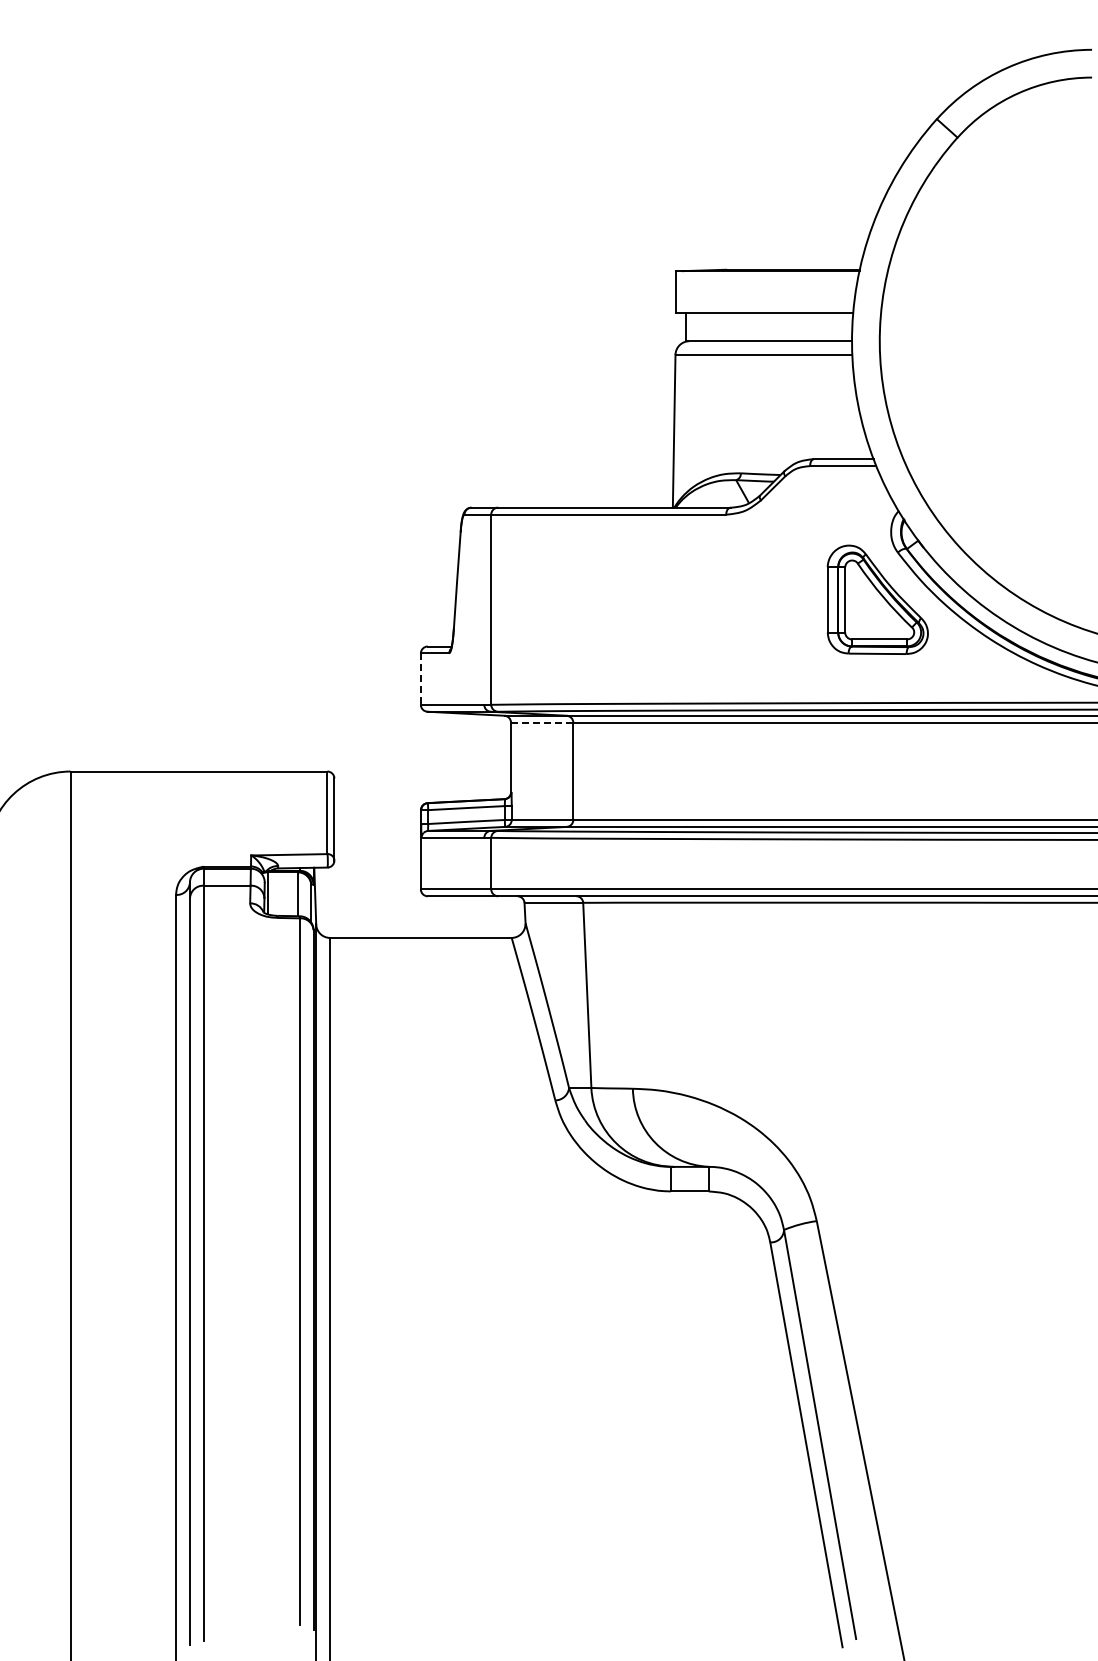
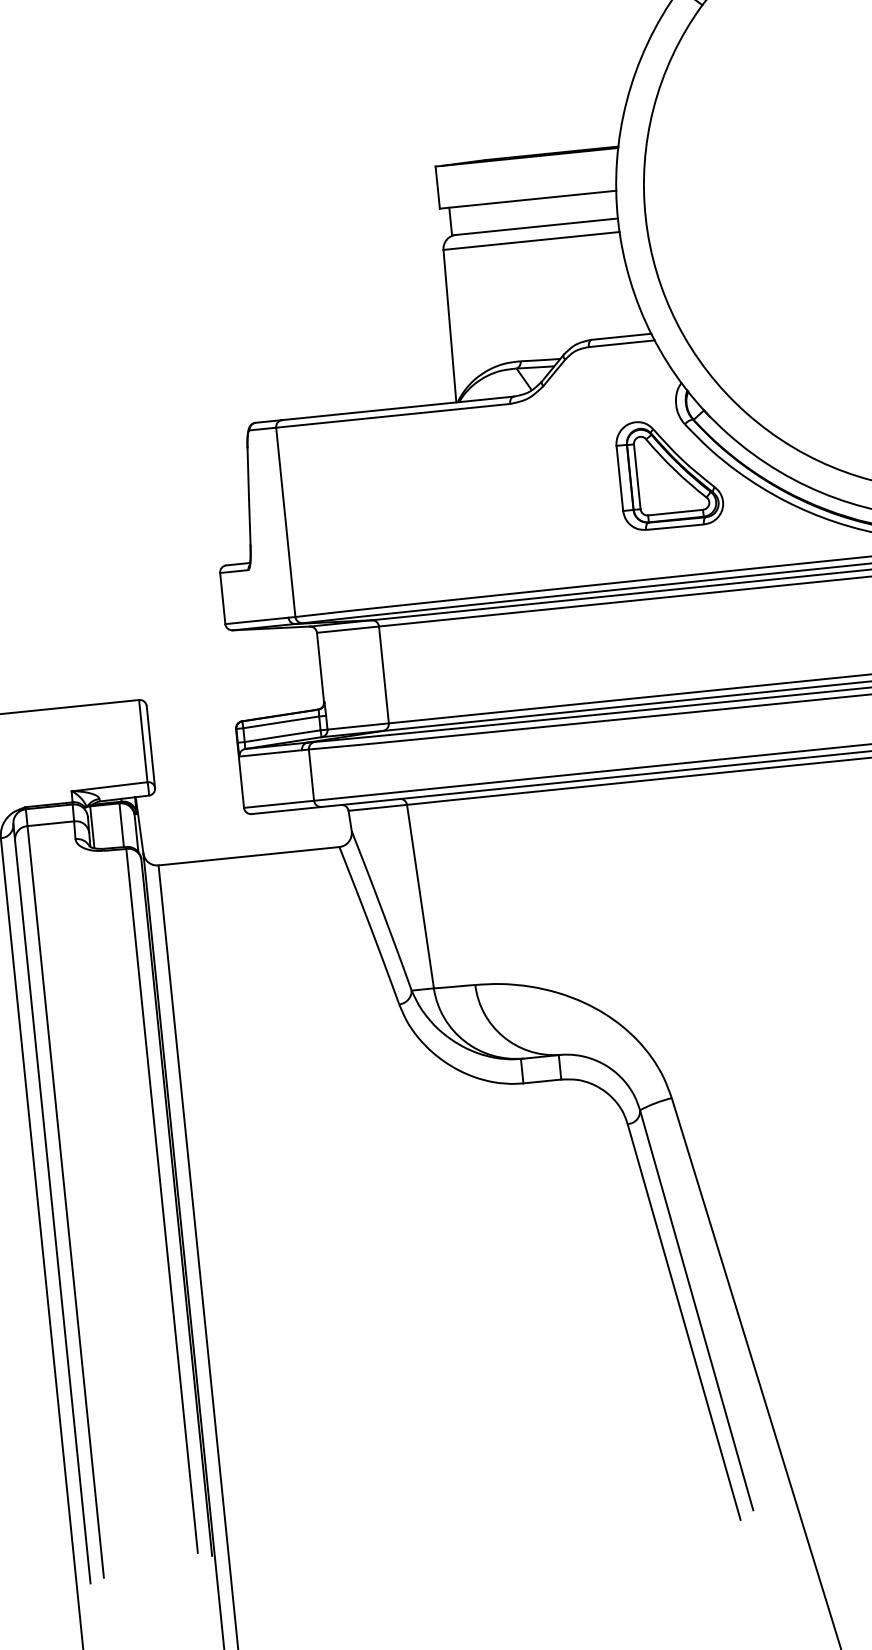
line: (420, 679) -> (222, 598), dashed -> solid
line: (541, 722) -> (347, 629), dashed -> solid

